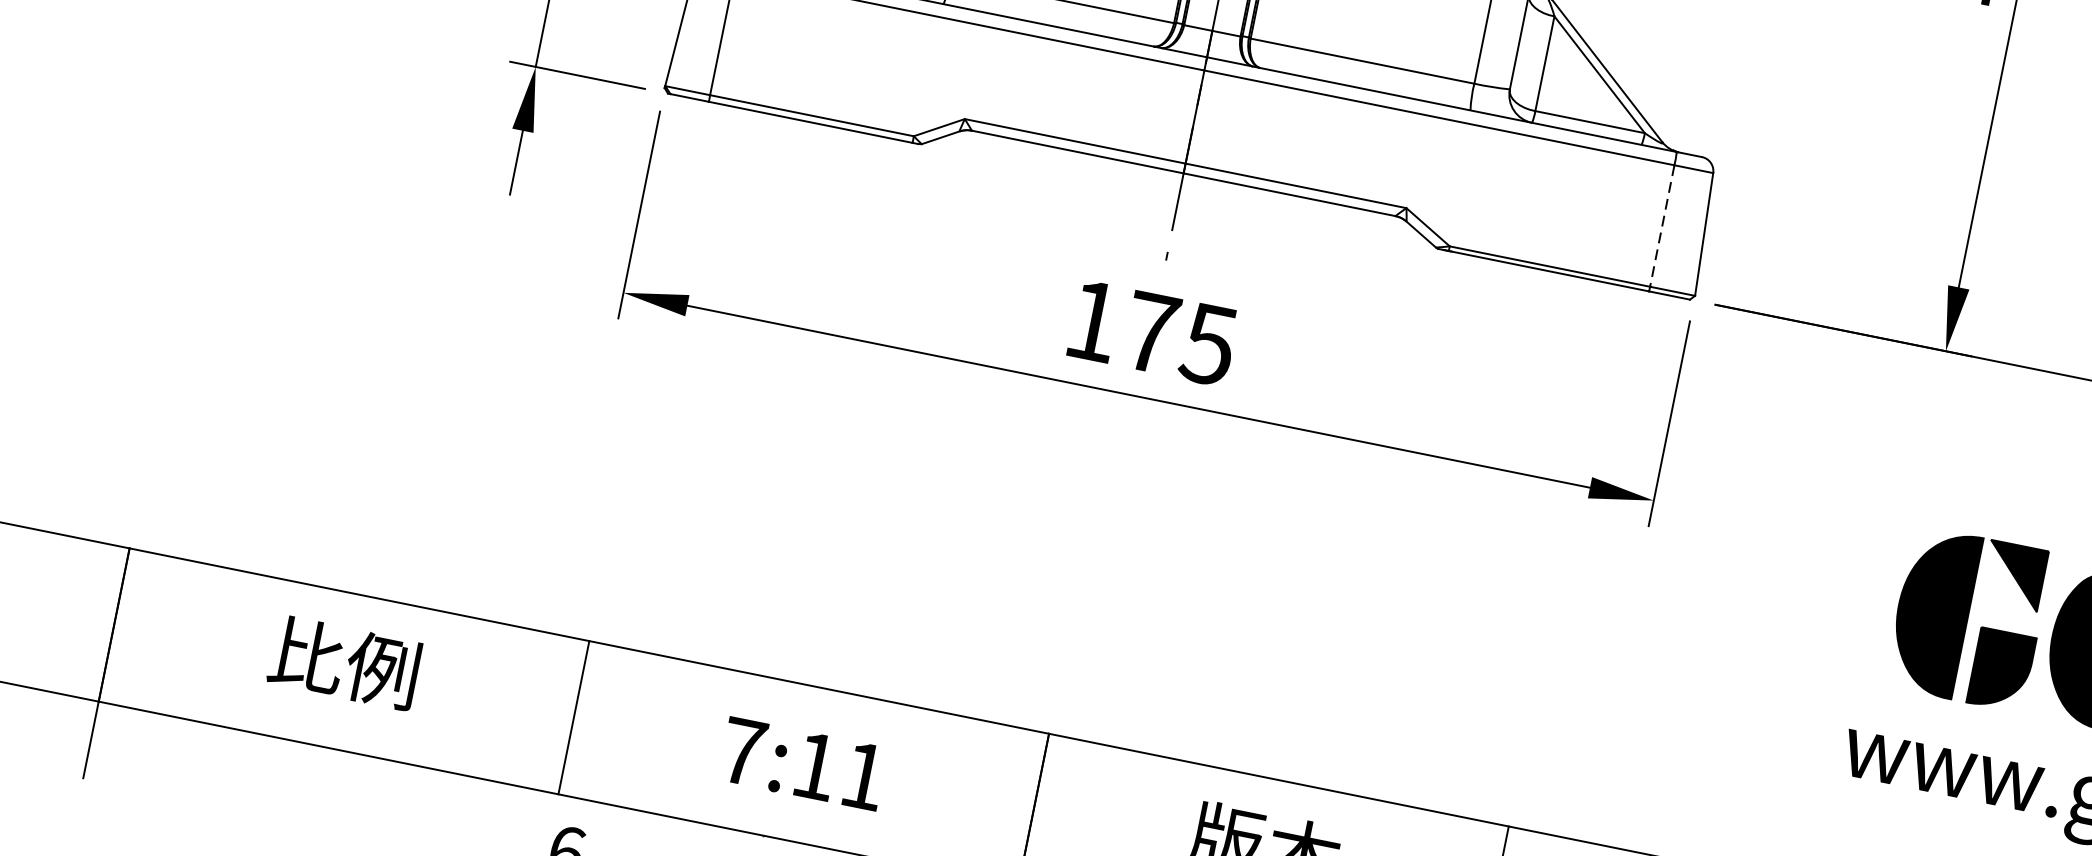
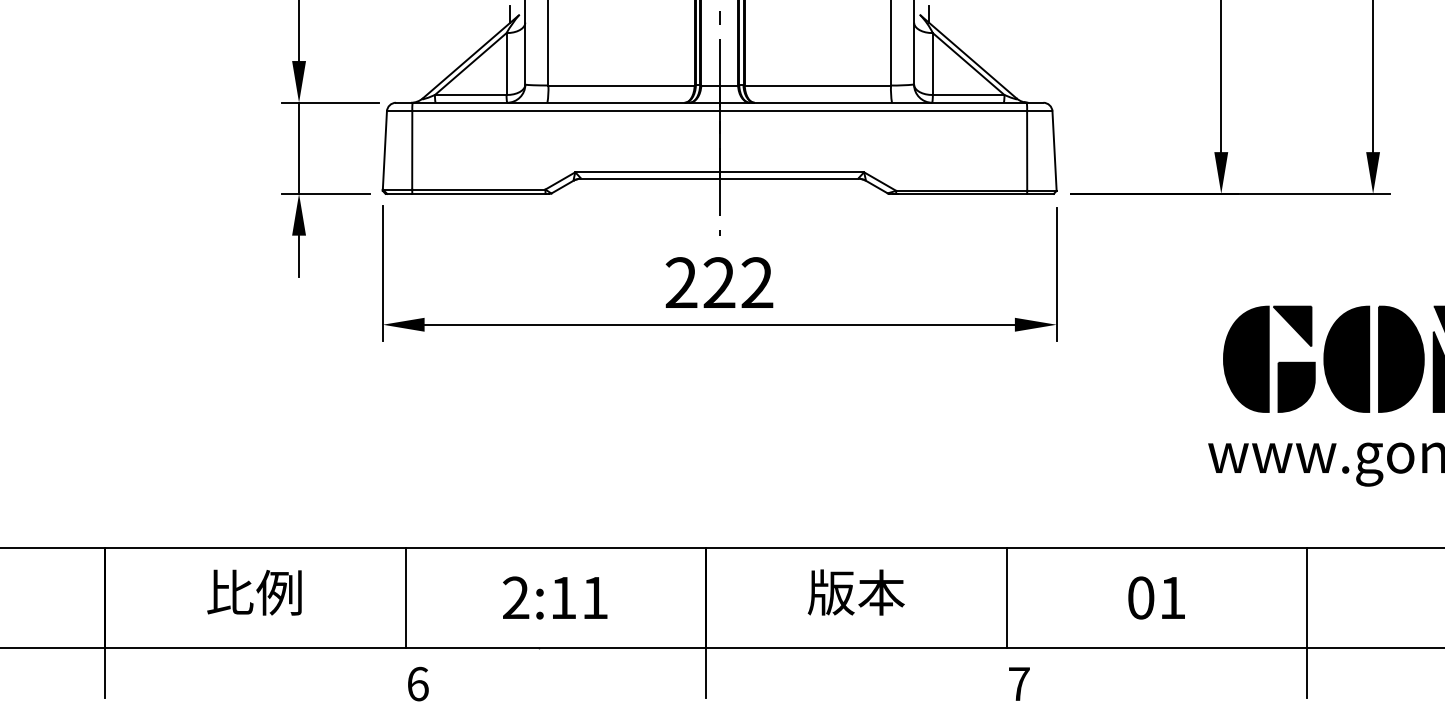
line: (1662, 226) -> (1027, 151), dashed -> solid
text: (1151, 332) -> (719, 282), 175 -> 222
text: (743, 751) -> (516, 597), 7:11 -> 2:11

